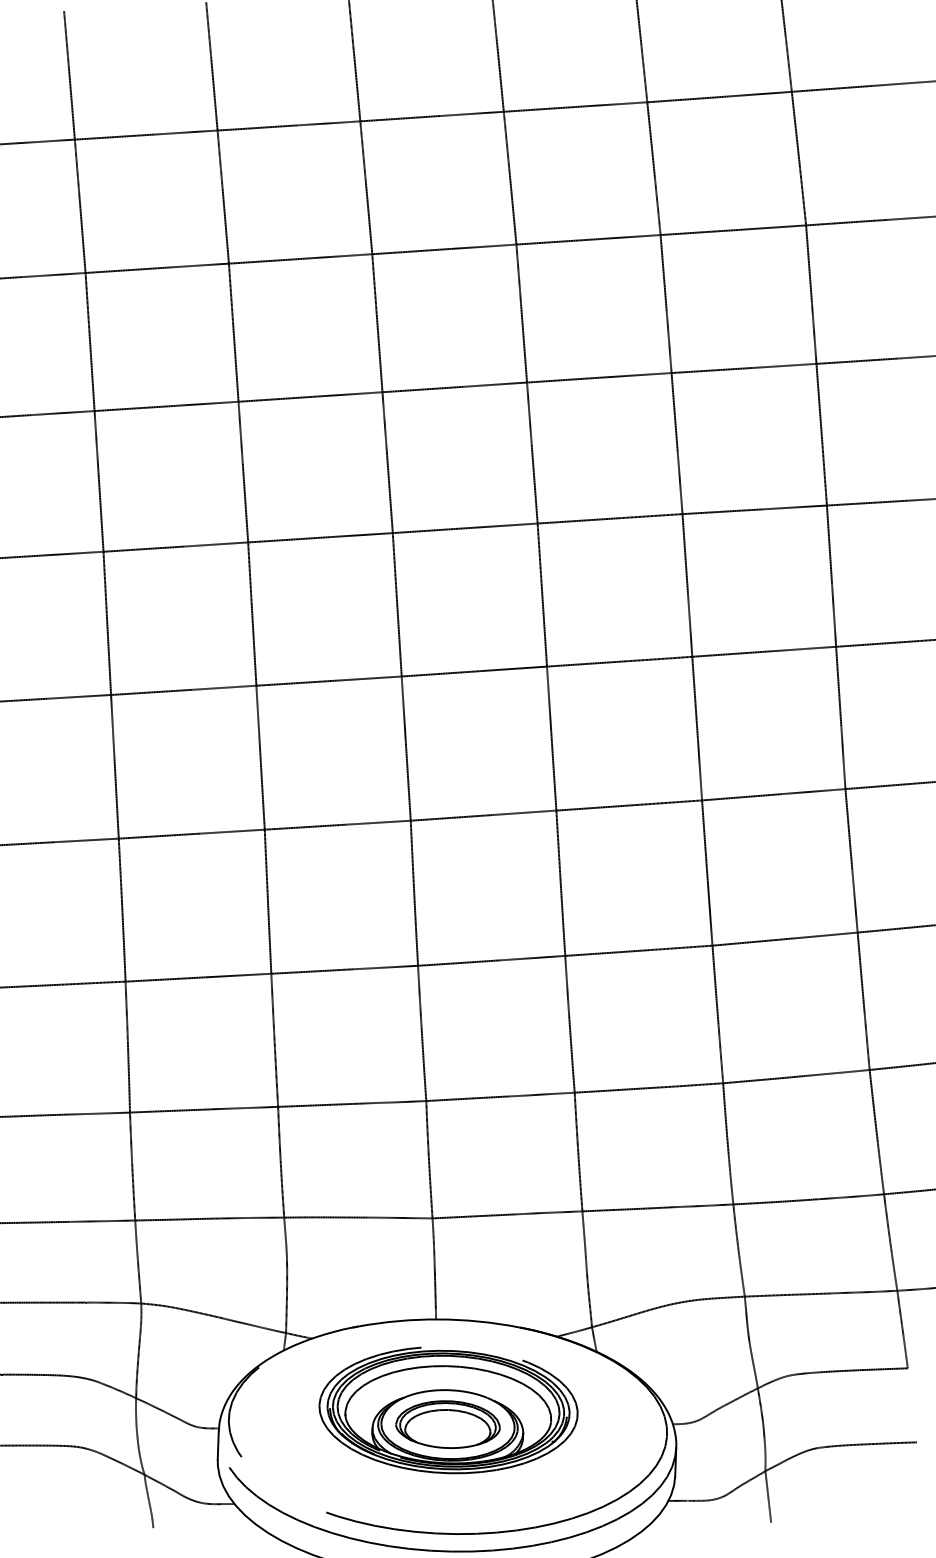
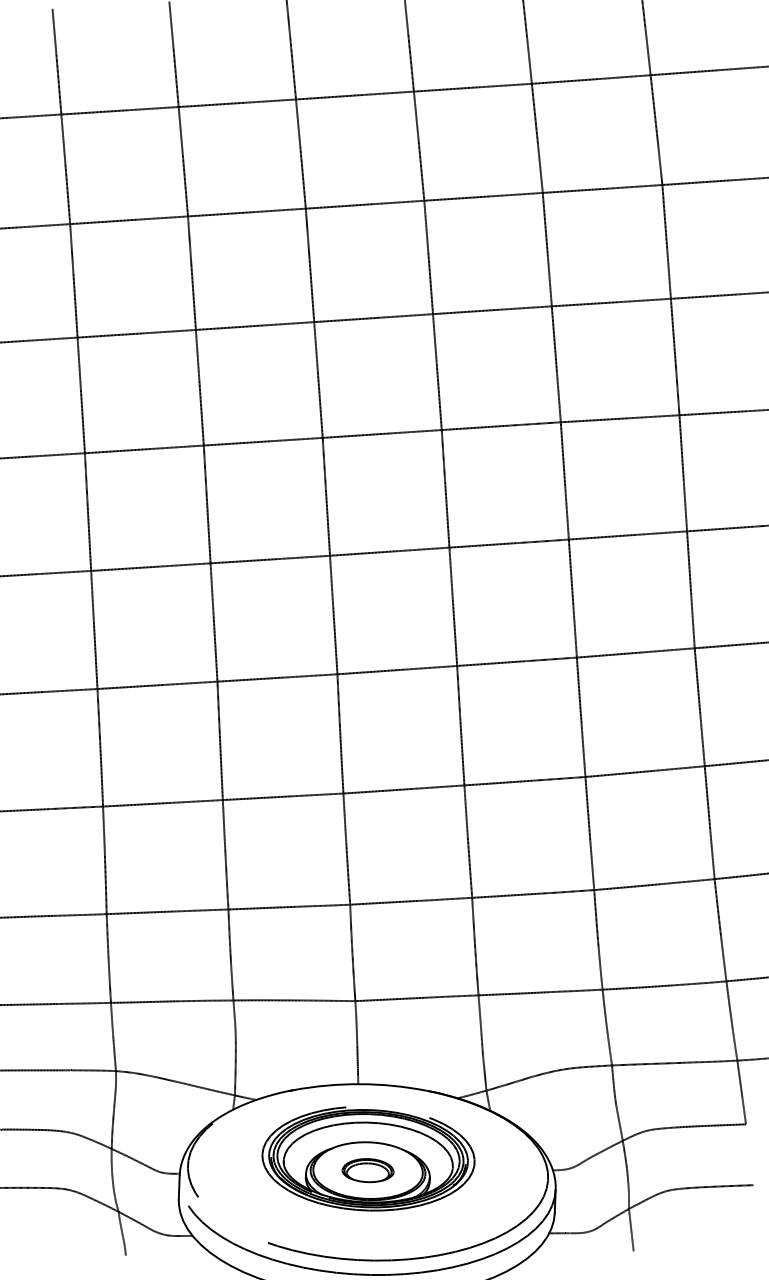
part: (447, 1424) -> (367, 1170), size x0.6

